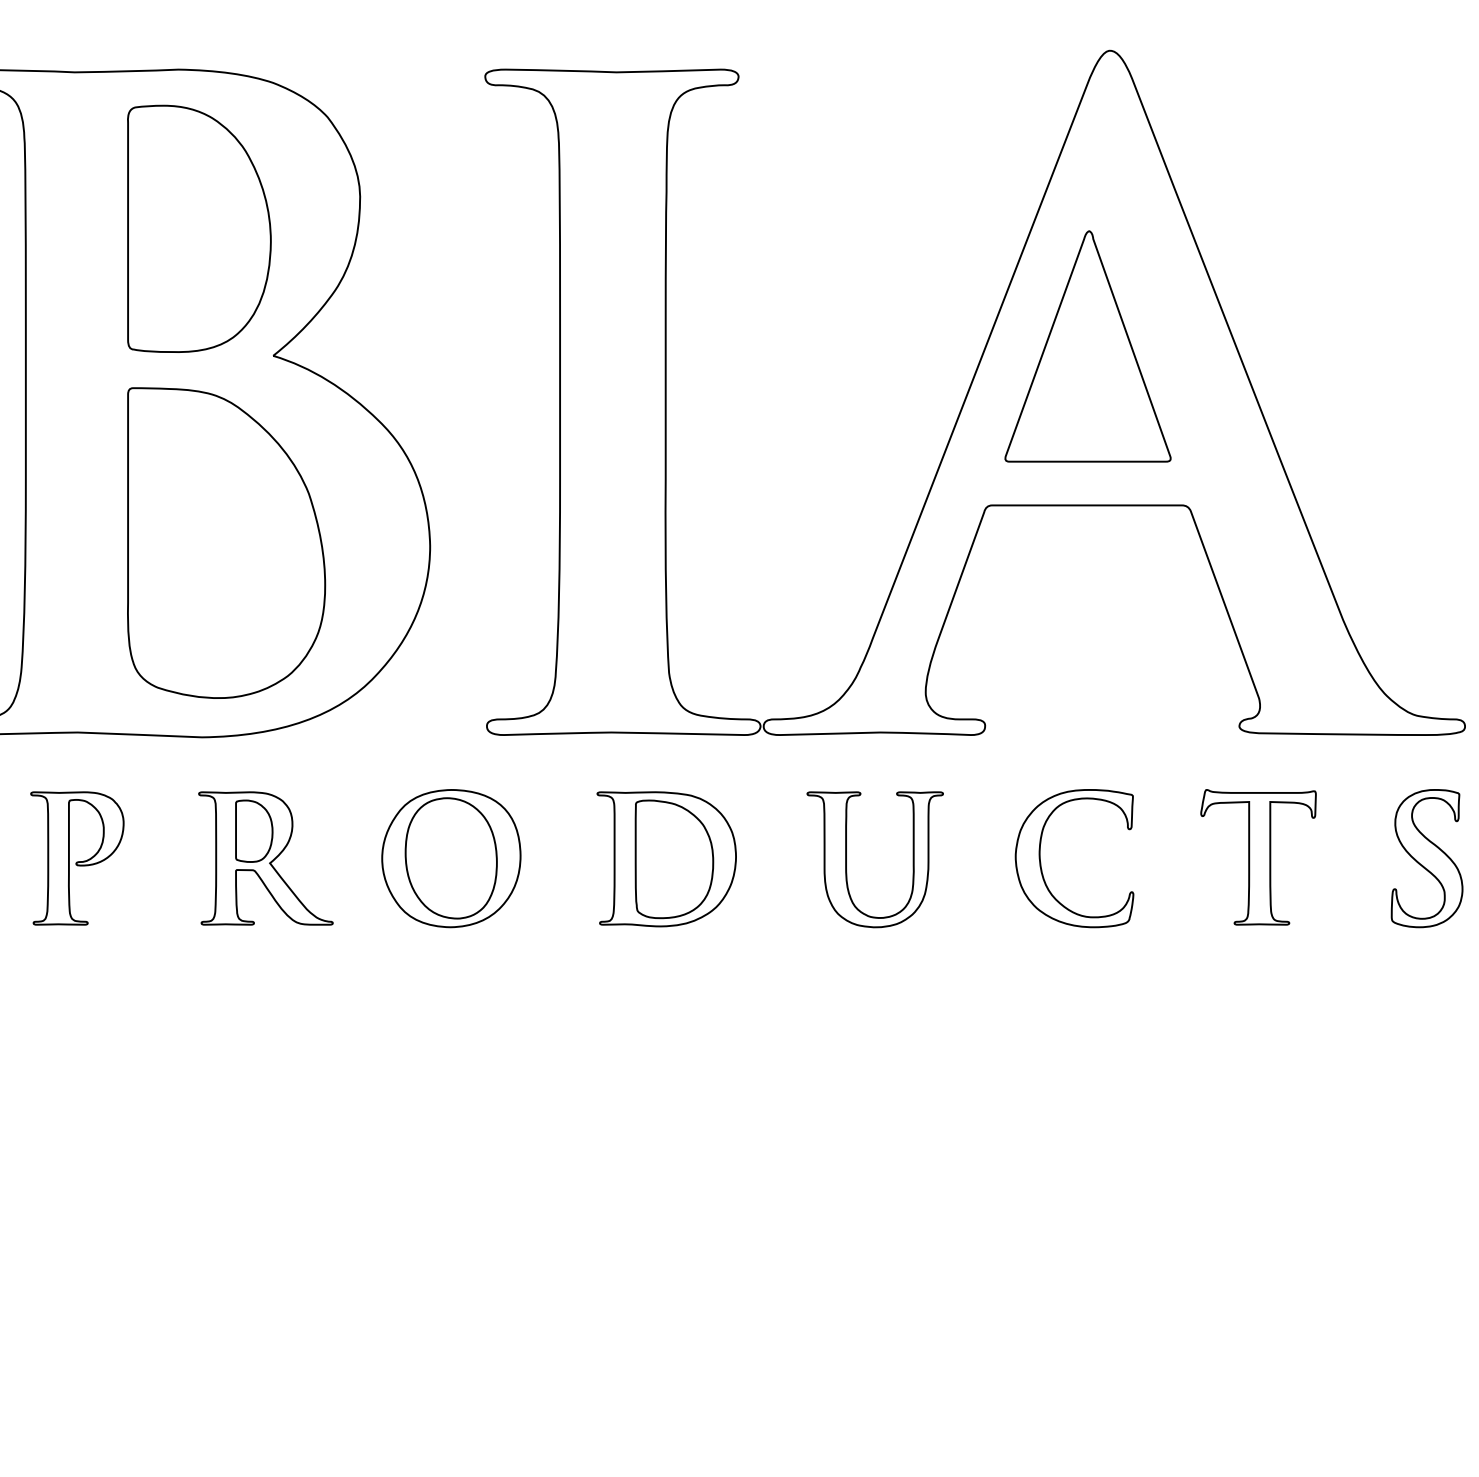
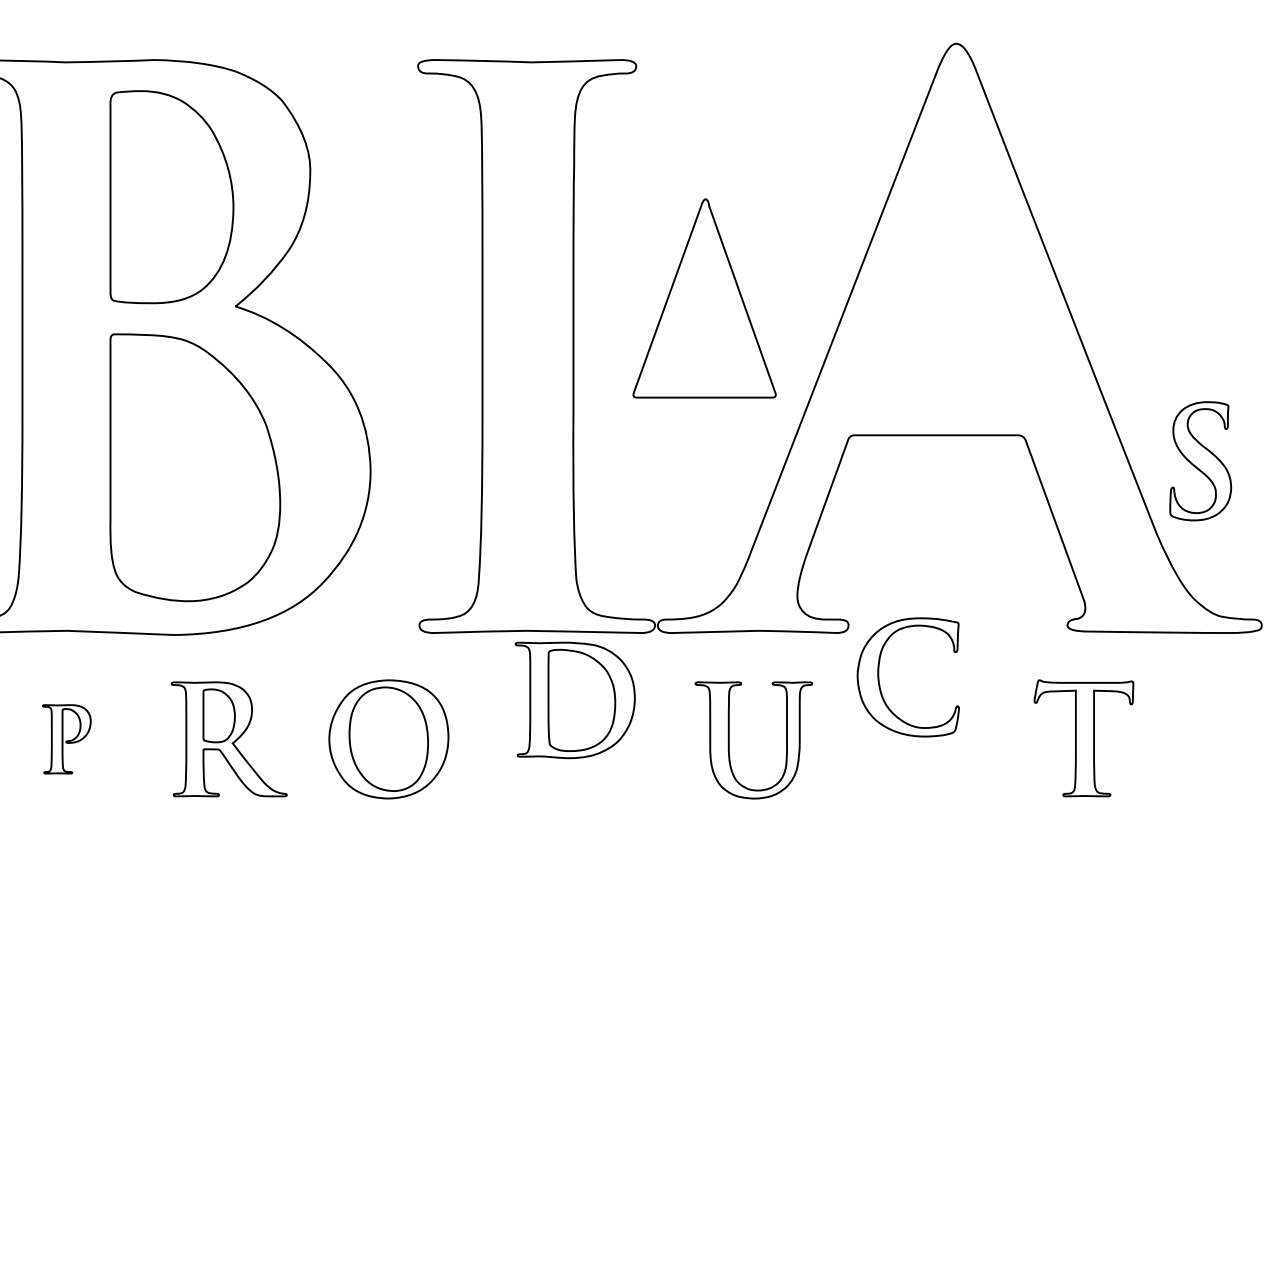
part: (1087, 346) -> (704, 298), moved
part: (77, 858) -> (66, 739), size x0.6
part: (1426, 858) -> (1200, 461), moved
part: (666, 859) -> (575, 700), moved
part: (1041, 862) -> (879, 680), moved

